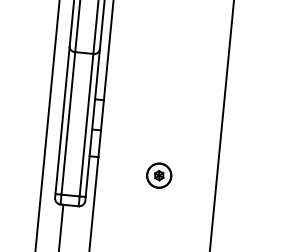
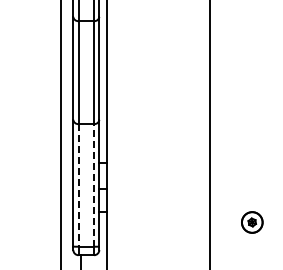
line: (68, 123) -> (78, 185), solid -> dashed
line: (87, 124) -> (94, 184), solid -> dashed
part: (159, 175) -> (252, 222), moved

